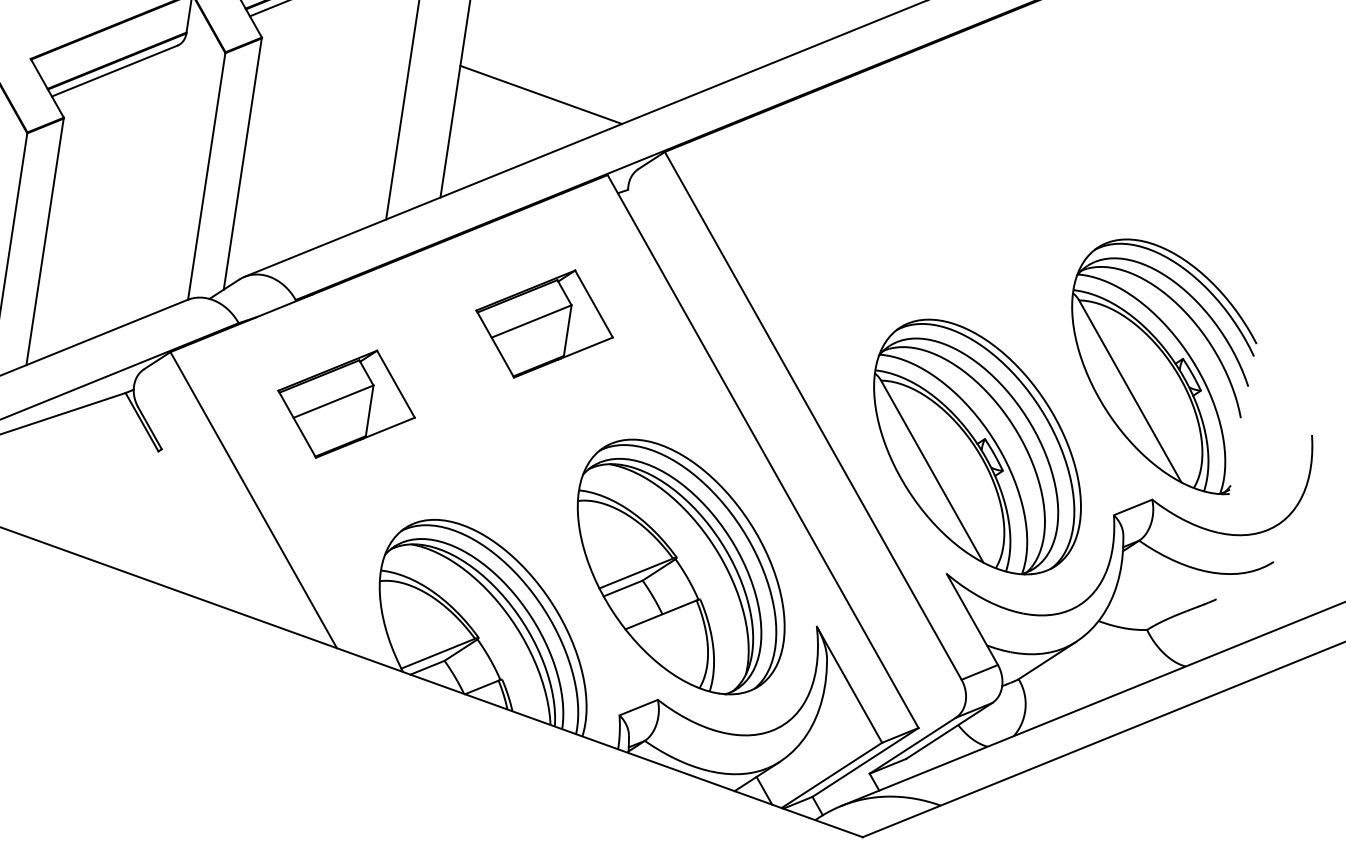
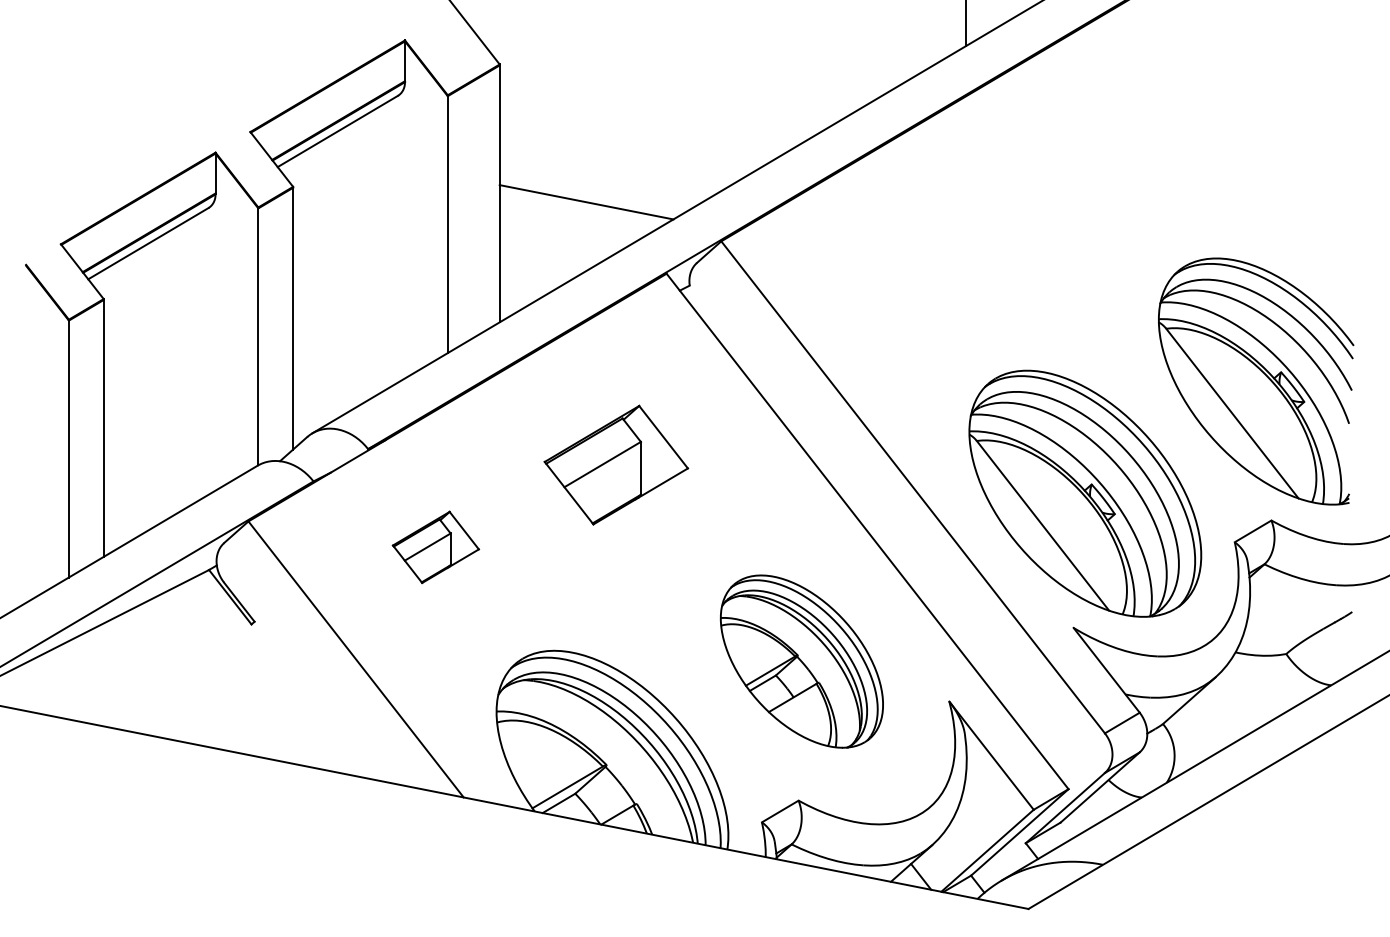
part: (544, 323) -> (616, 464), moved
part: (346, 404) -> (435, 547), size x0.6
part: (680, 566) -> (801, 661), size x0.7

